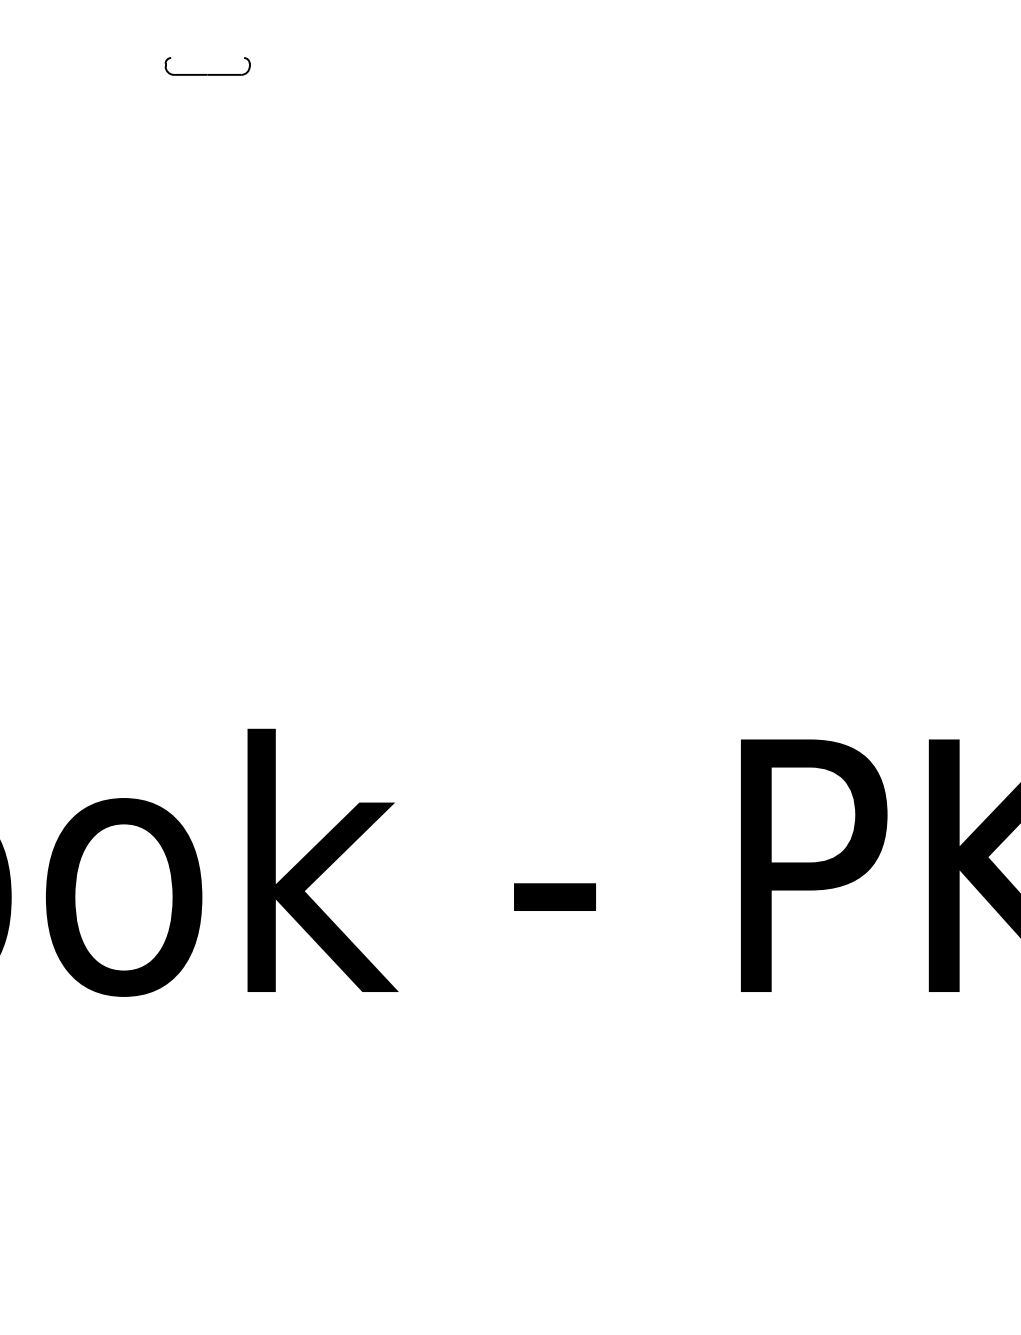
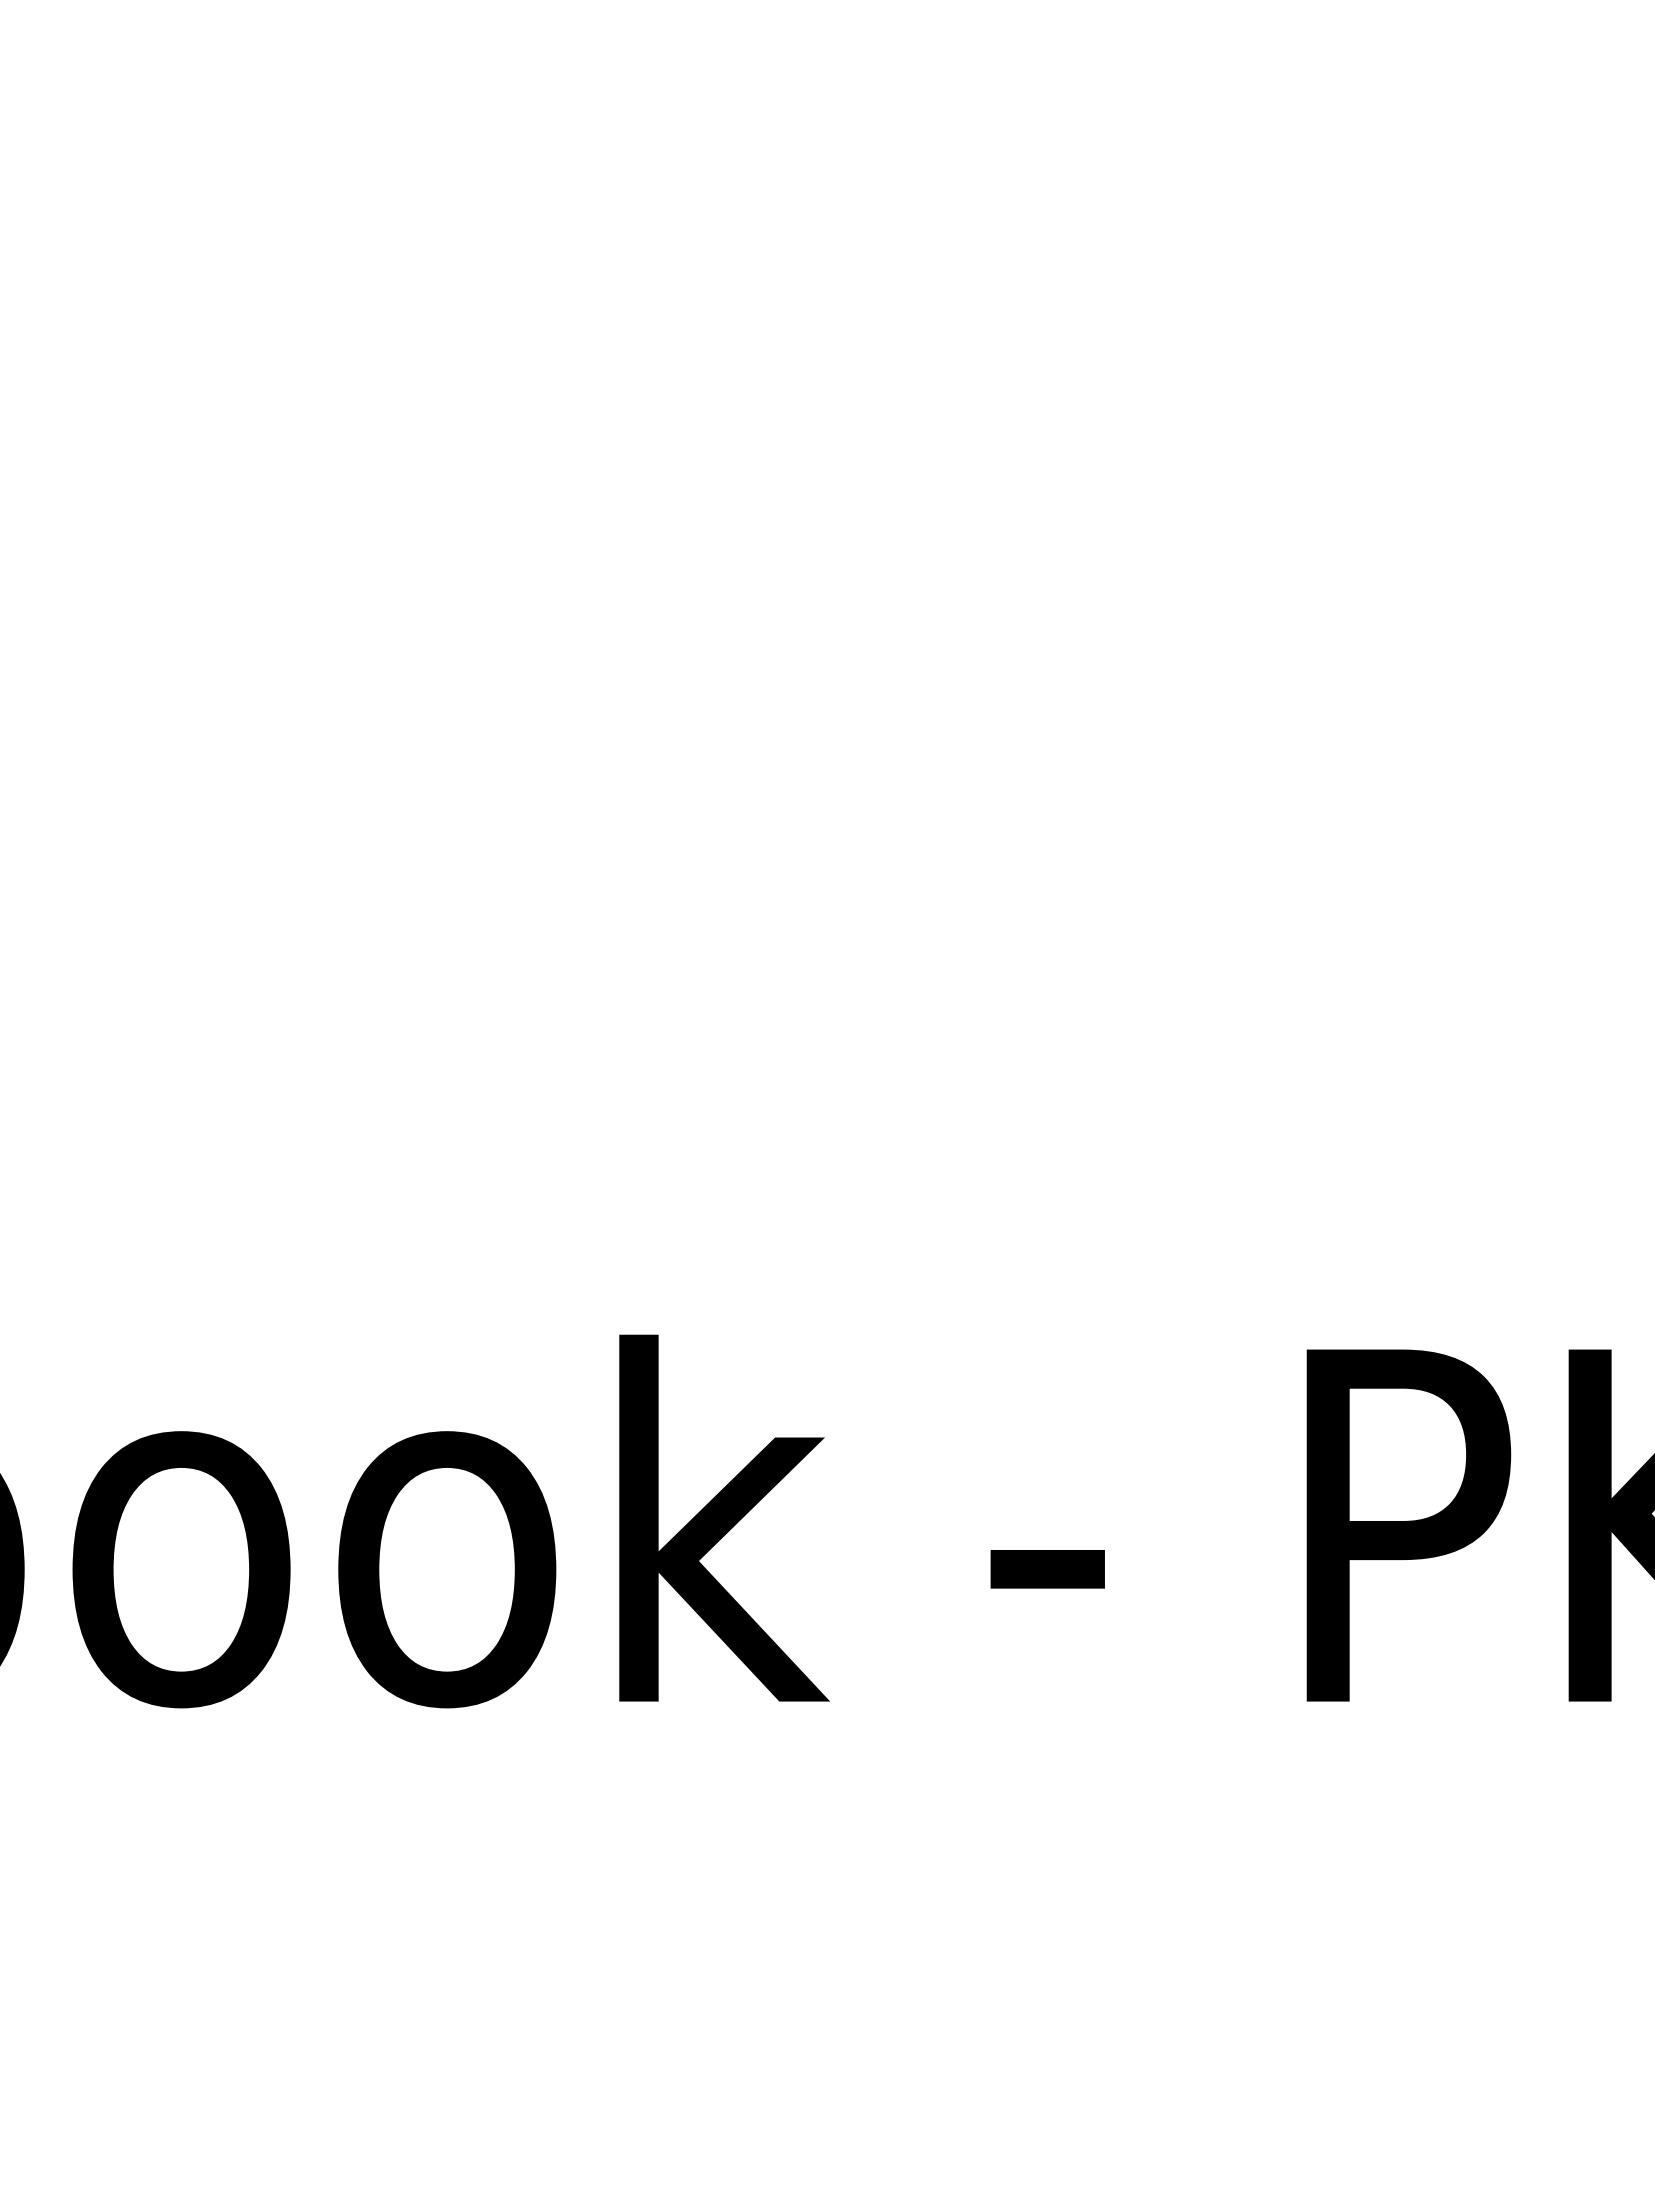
part: (207, 74) -> (563, 422), removed

